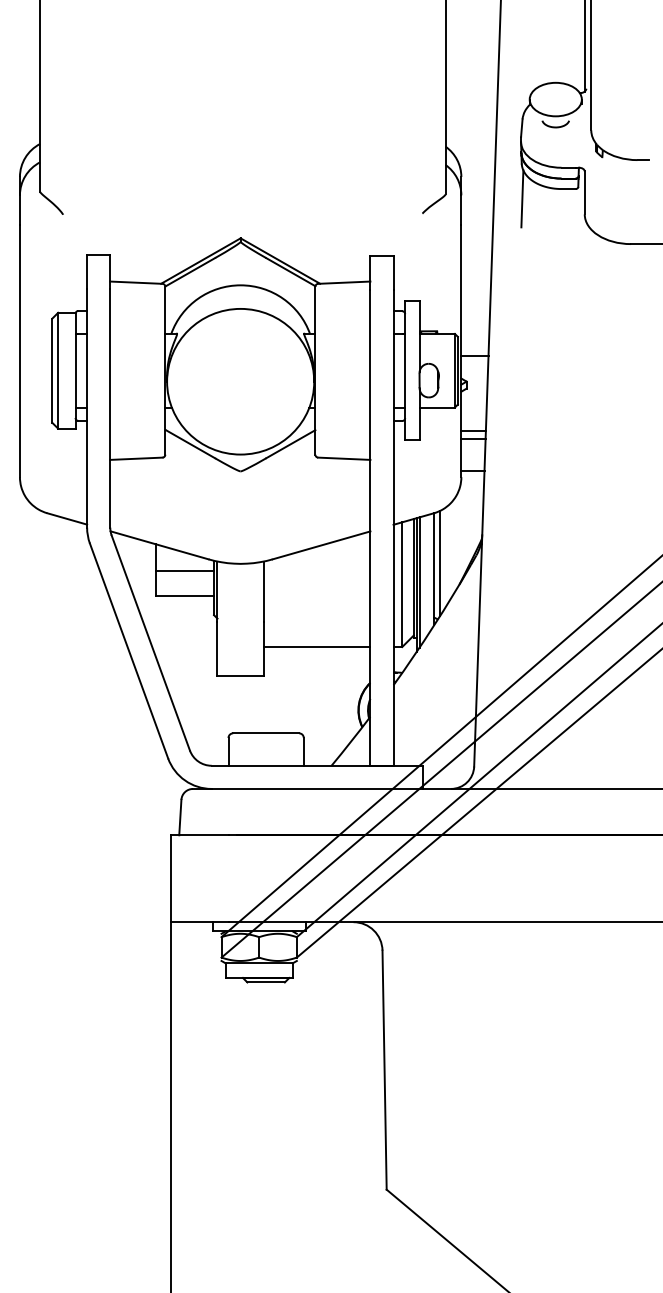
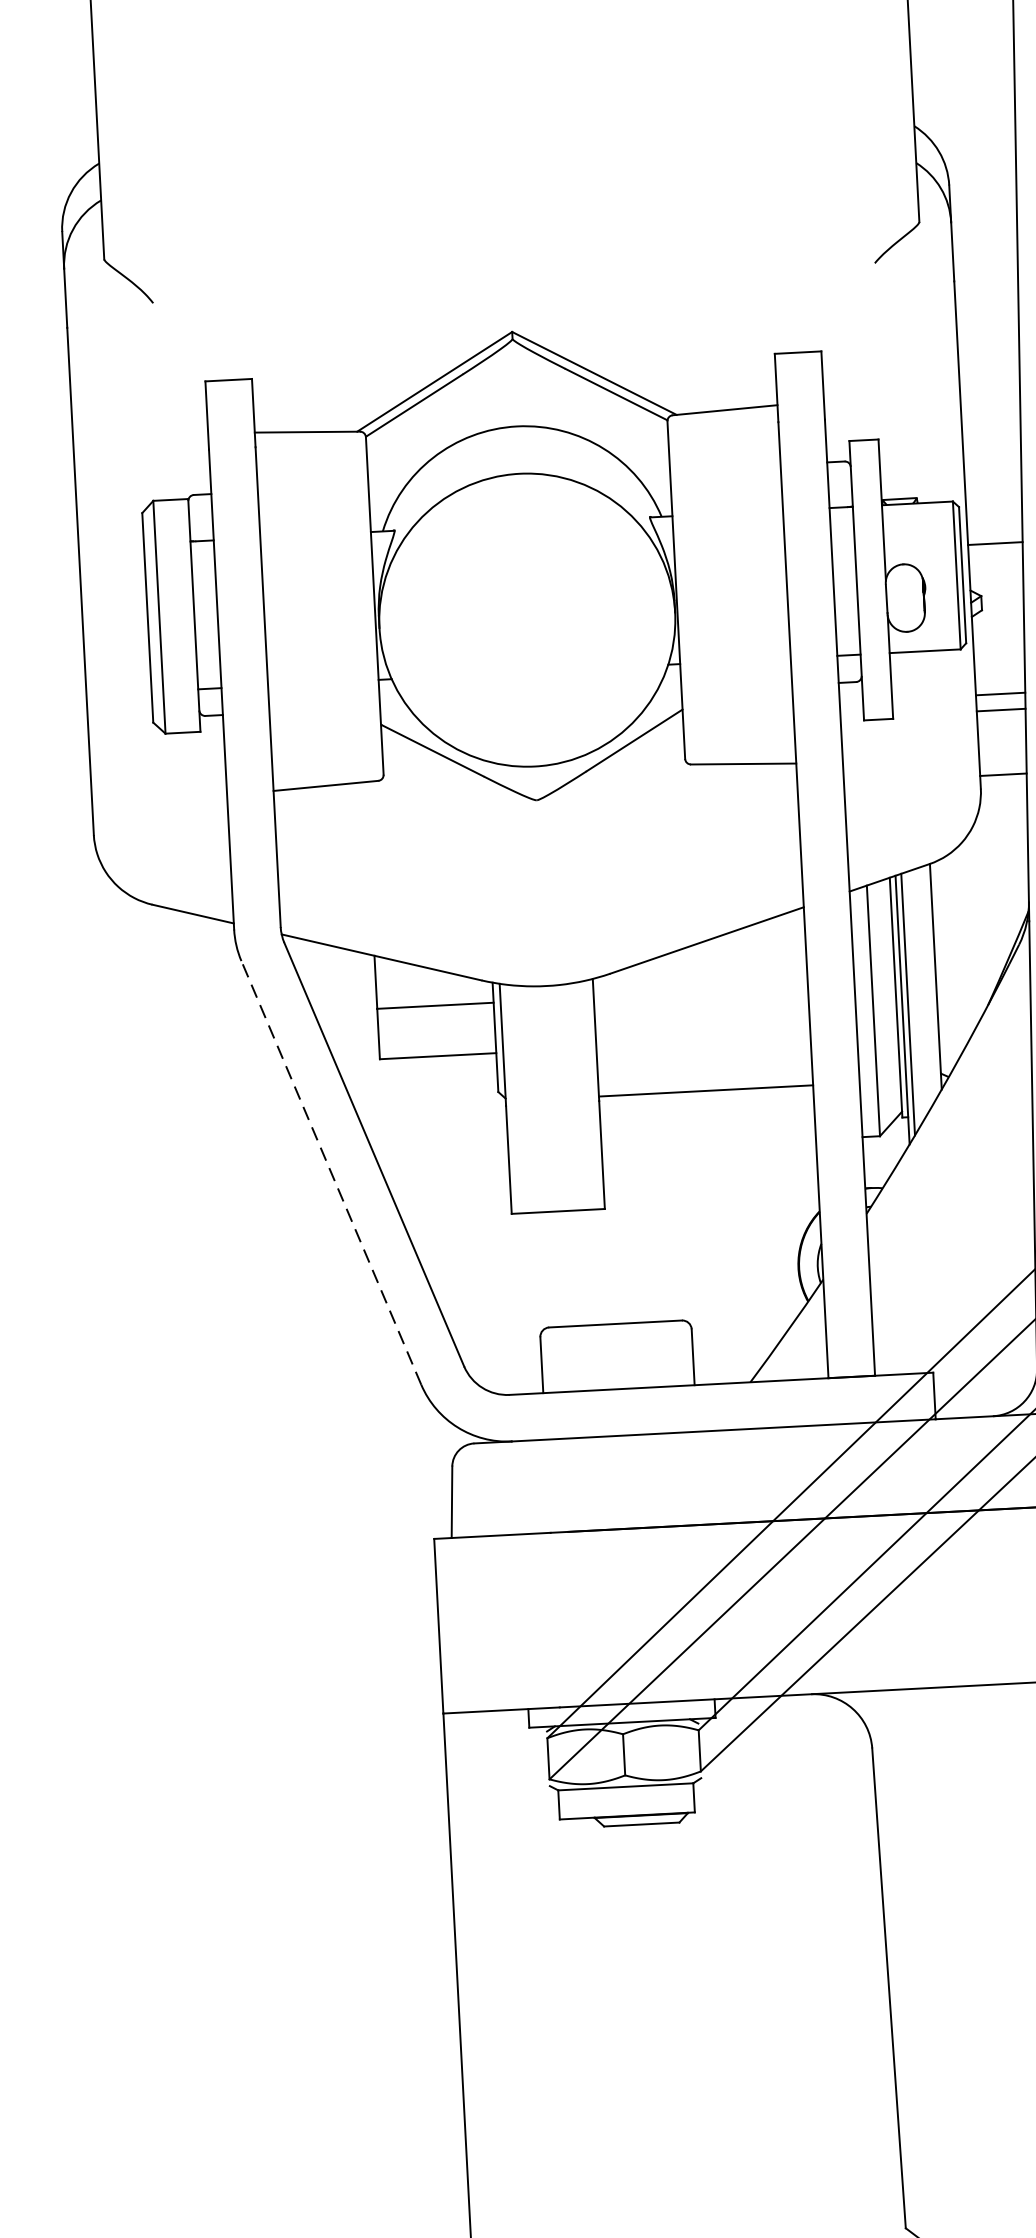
line: (439, 563) -> (945, 964), removed
line: (316, 647) -> (704, 1091), moved
line: (128, 650) -> (330, 1172), solid -> dashed

